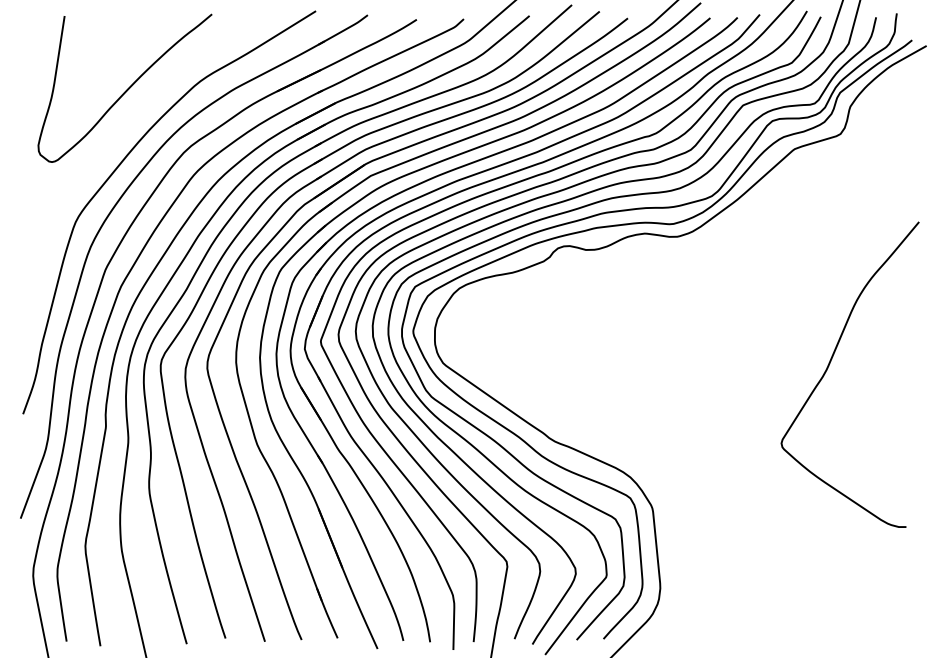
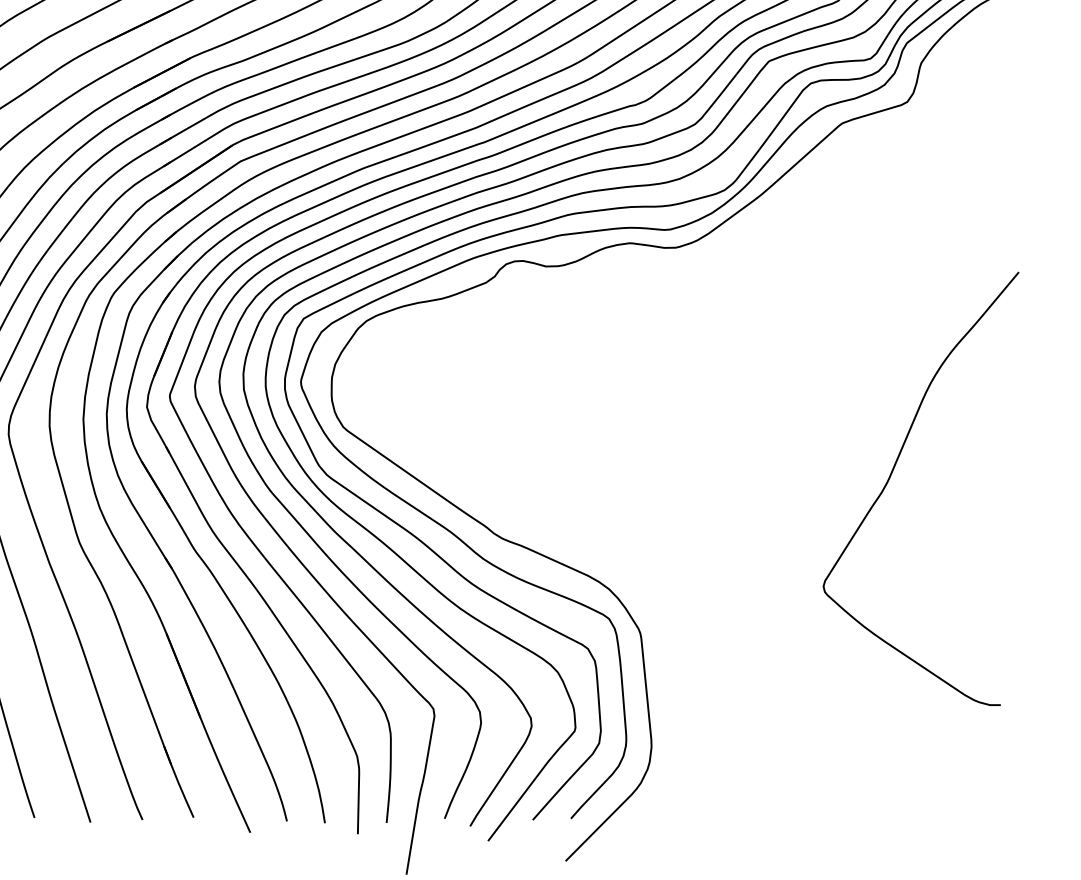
curve: (829, 366) -> (891, 477), moved

